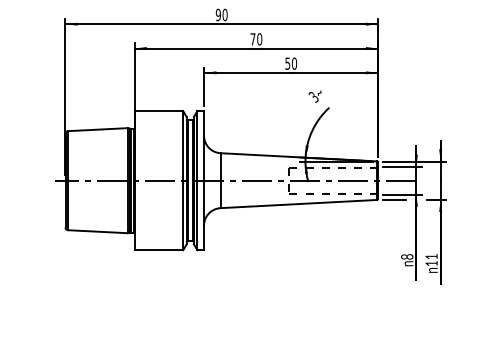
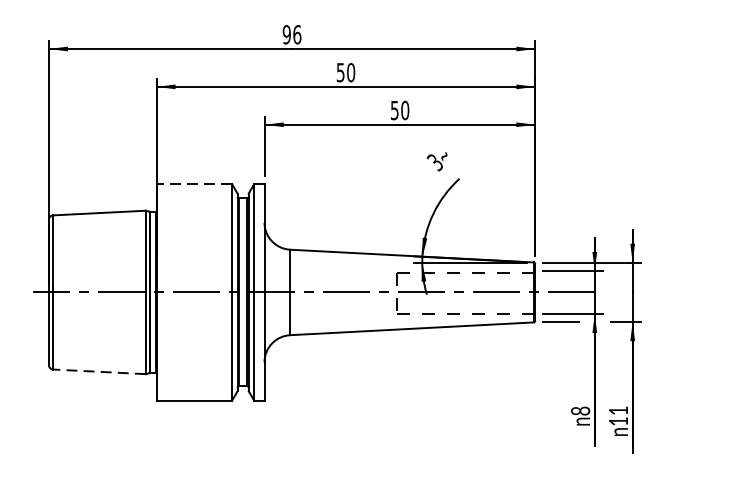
text: (224, 14) -> (296, 33), 90 -> 96
text: (252, 39) -> (339, 72), 70 -> 50
line: (158, 111) -> (193, 184), solid -> dashed
line: (97, 231) -> (98, 371), solid -> dashed

